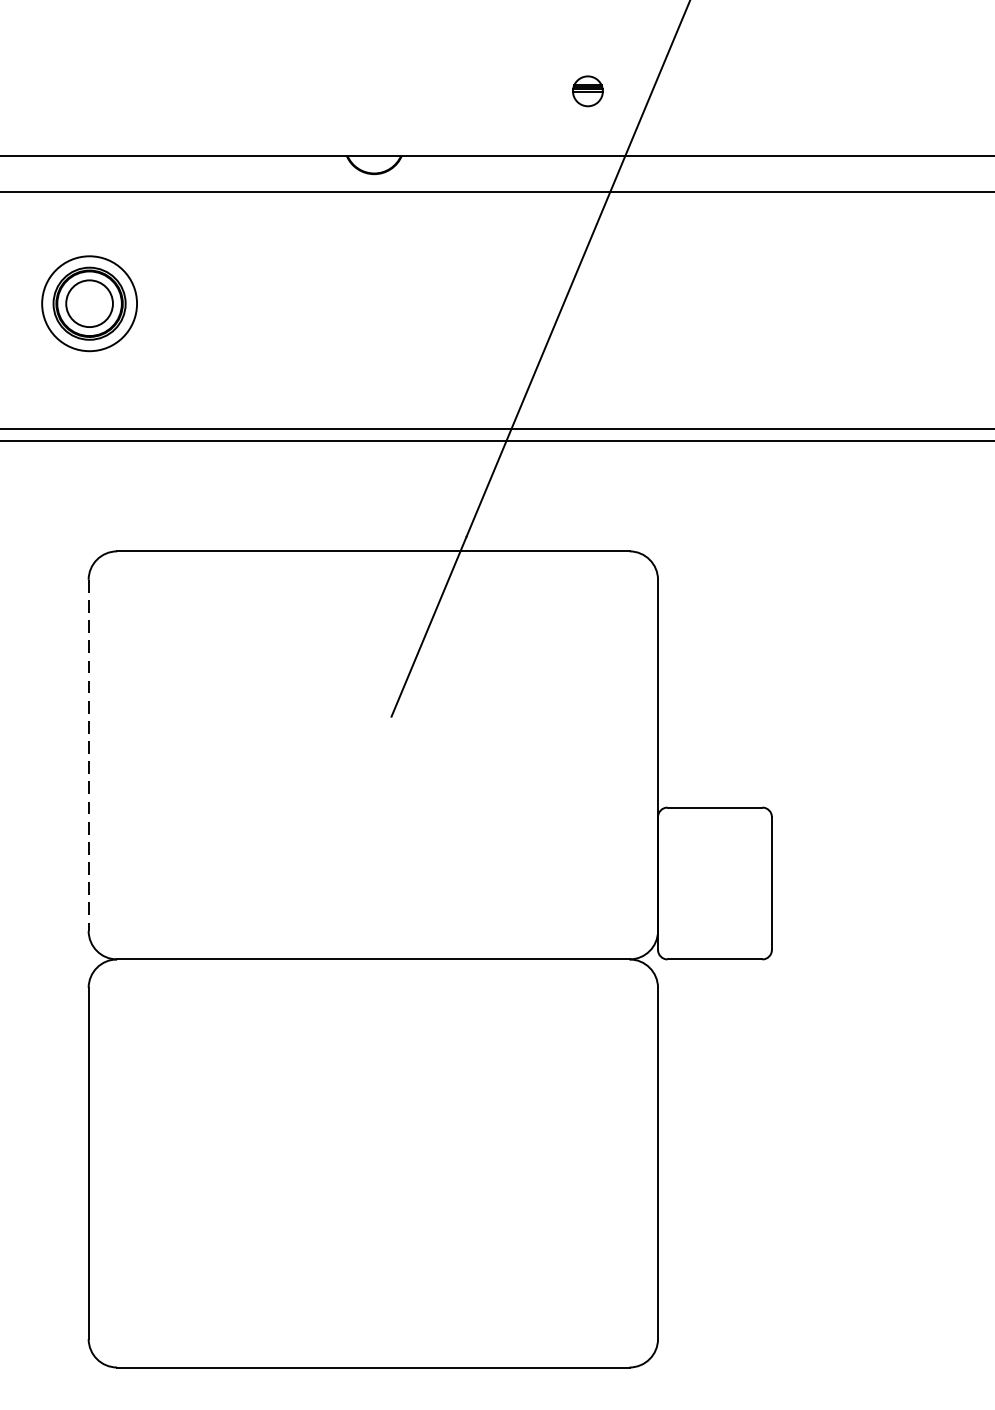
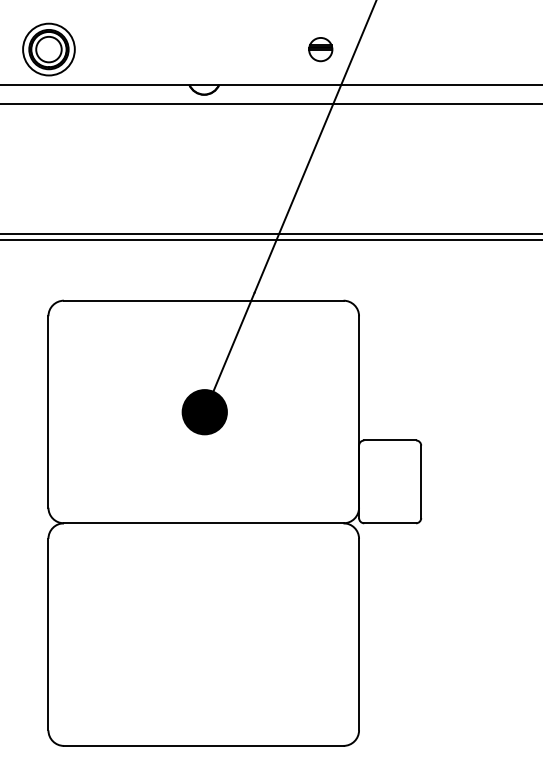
part: (587, 90) -> (320, 49), size x1.43
part: (88, 303) -> (48, 49), moved
line: (88, 756) -> (48, 412), dashed -> solid
fill: (374, 756) -> (204, 412), added

